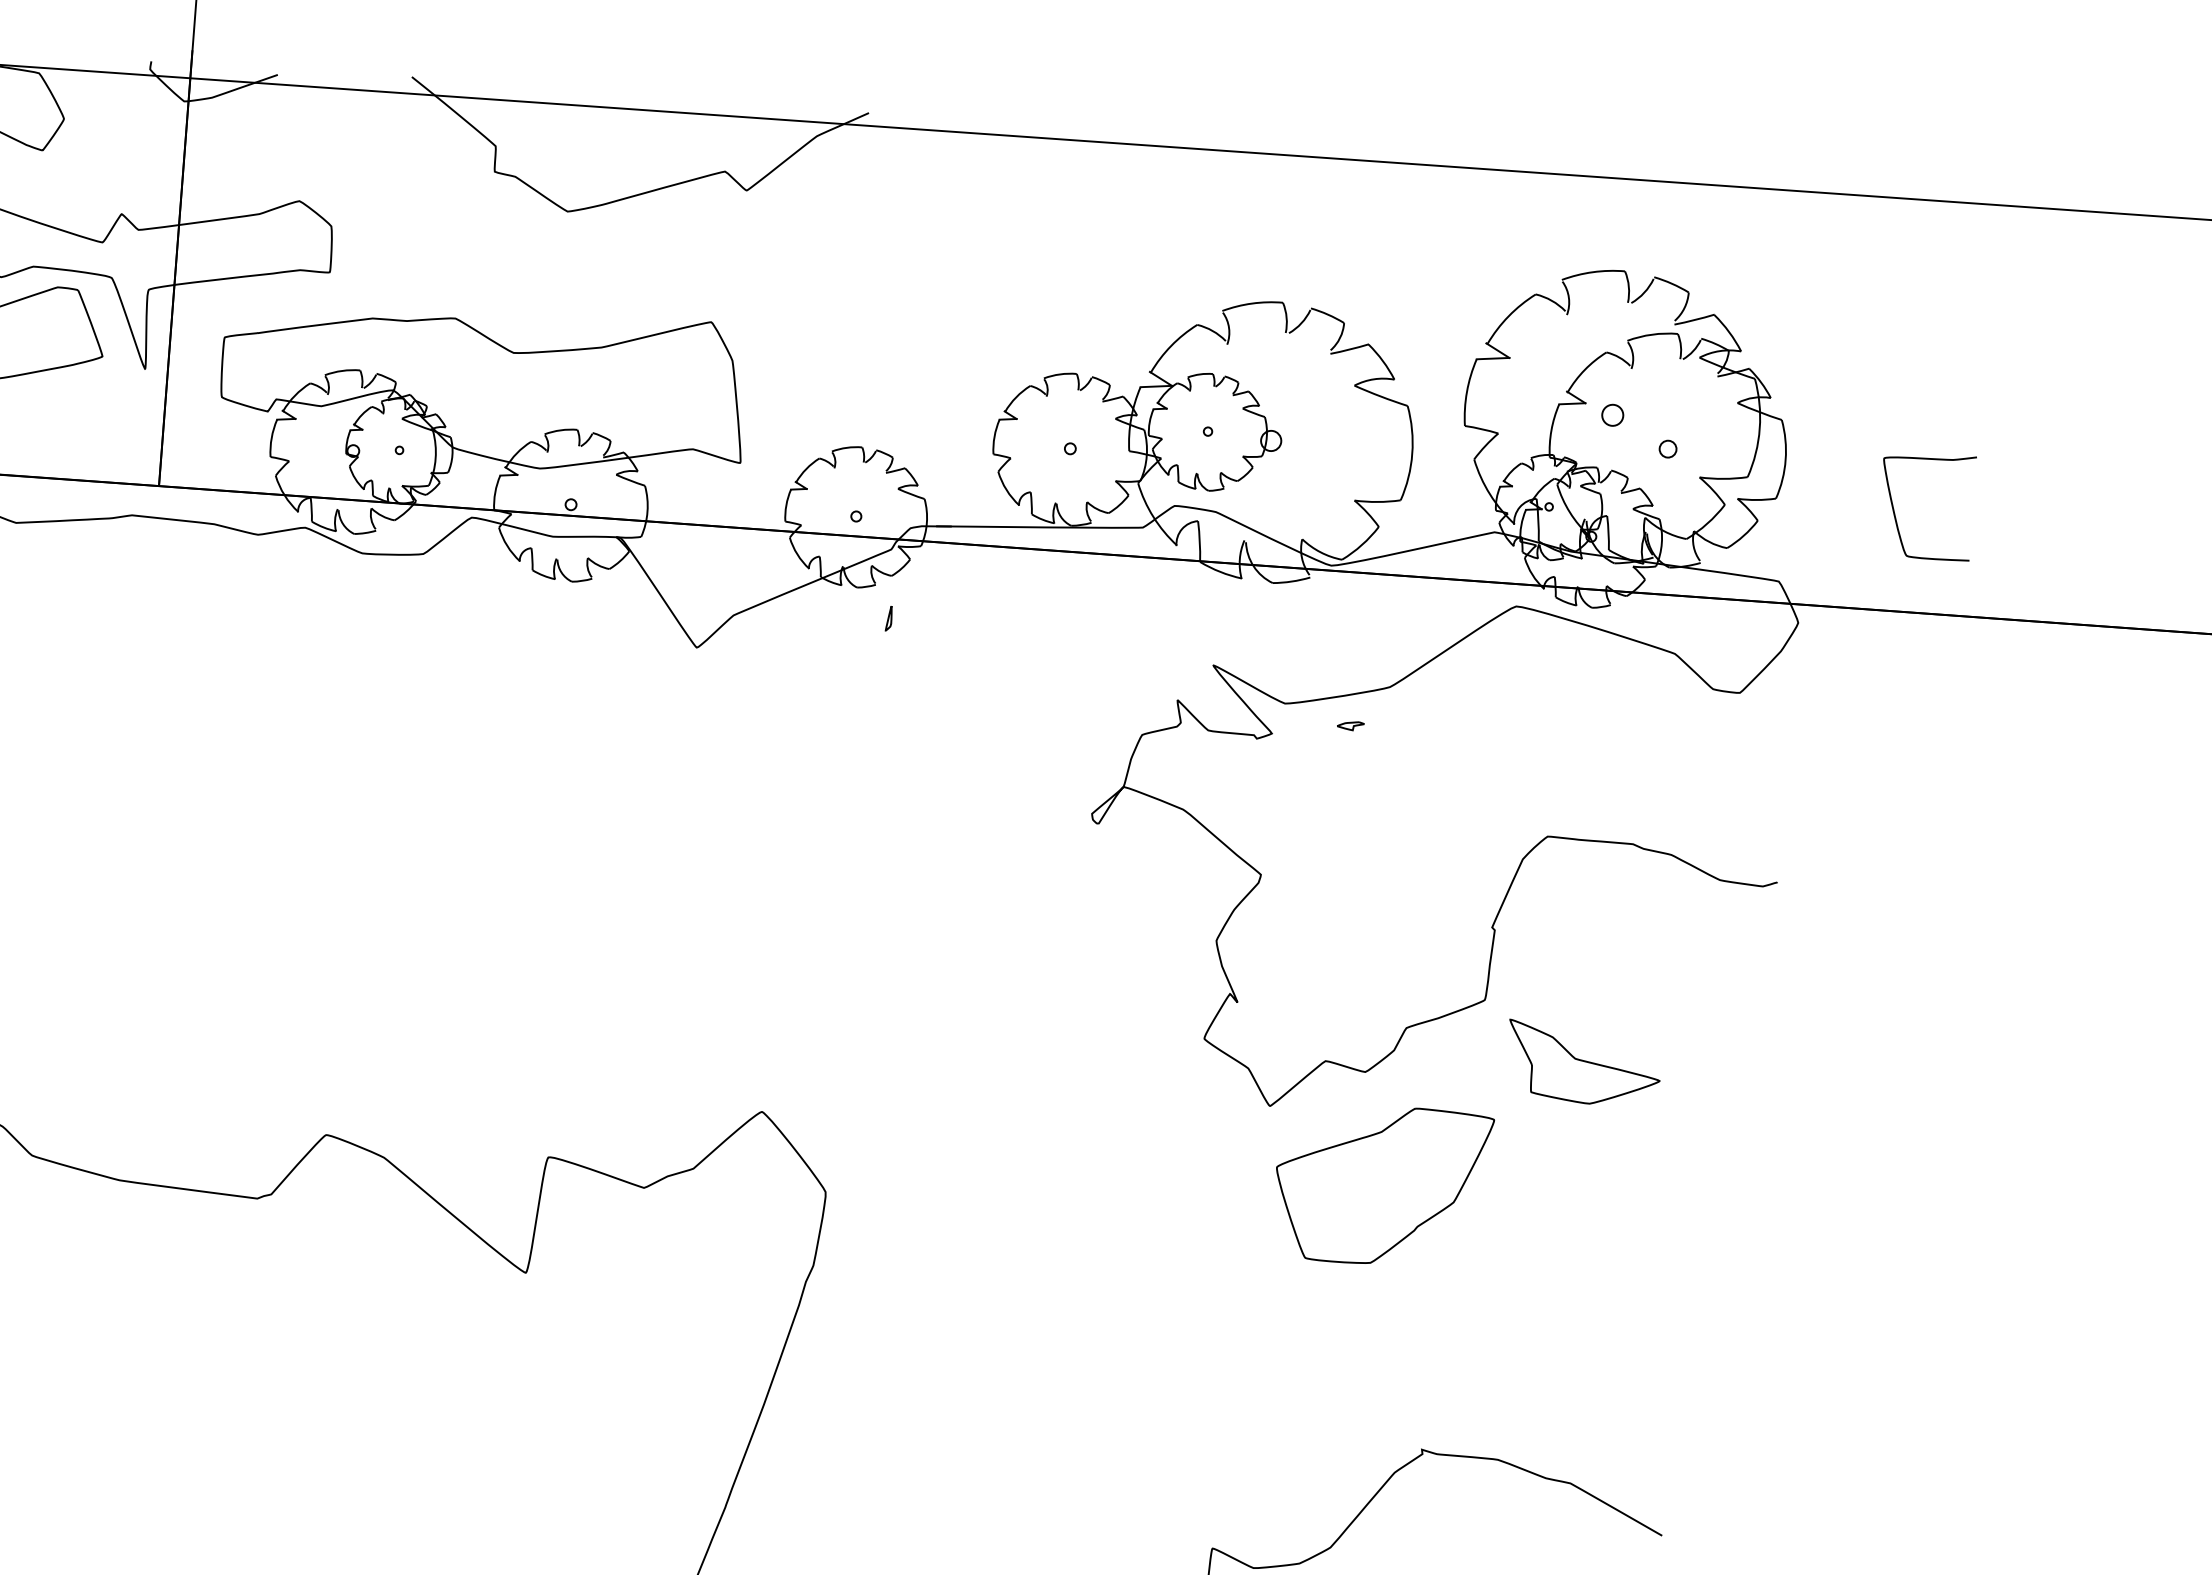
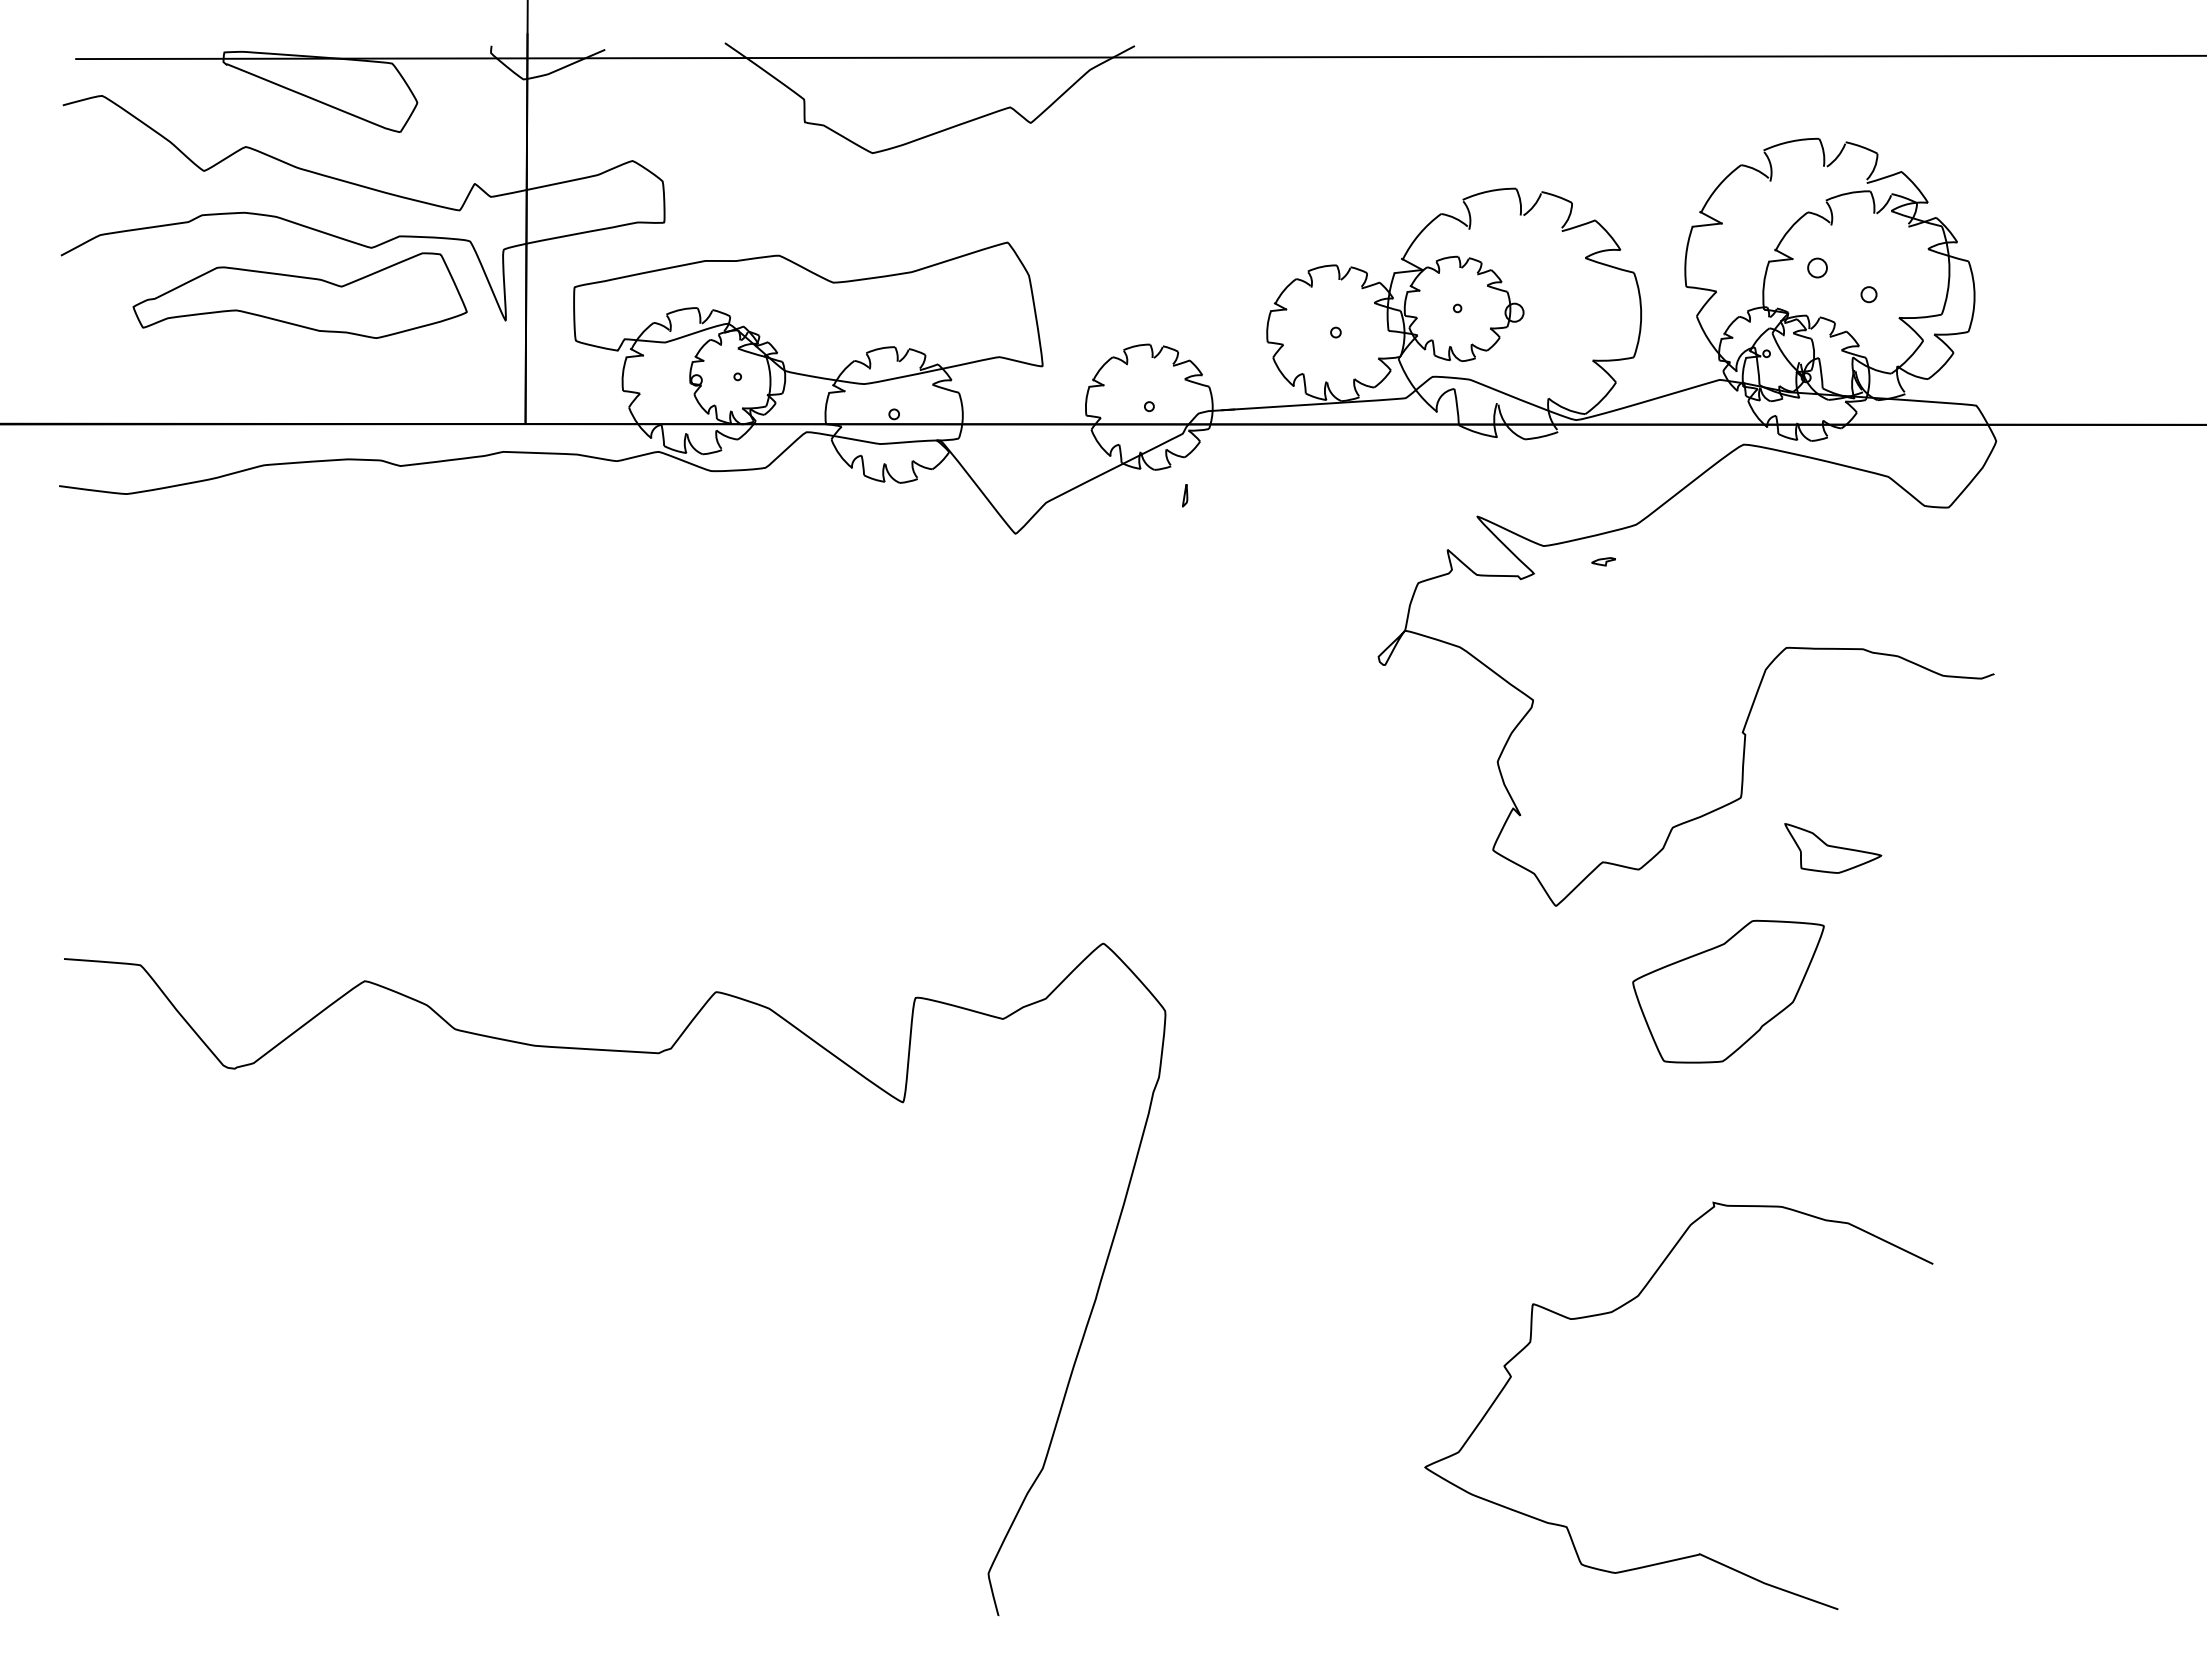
curve: (1895, 511) -> (2075, 335), removed
part: (1583, 1064) -> (1832, 848), size x0.7
part: (1382, 1185) -> (1728, 991), moved

